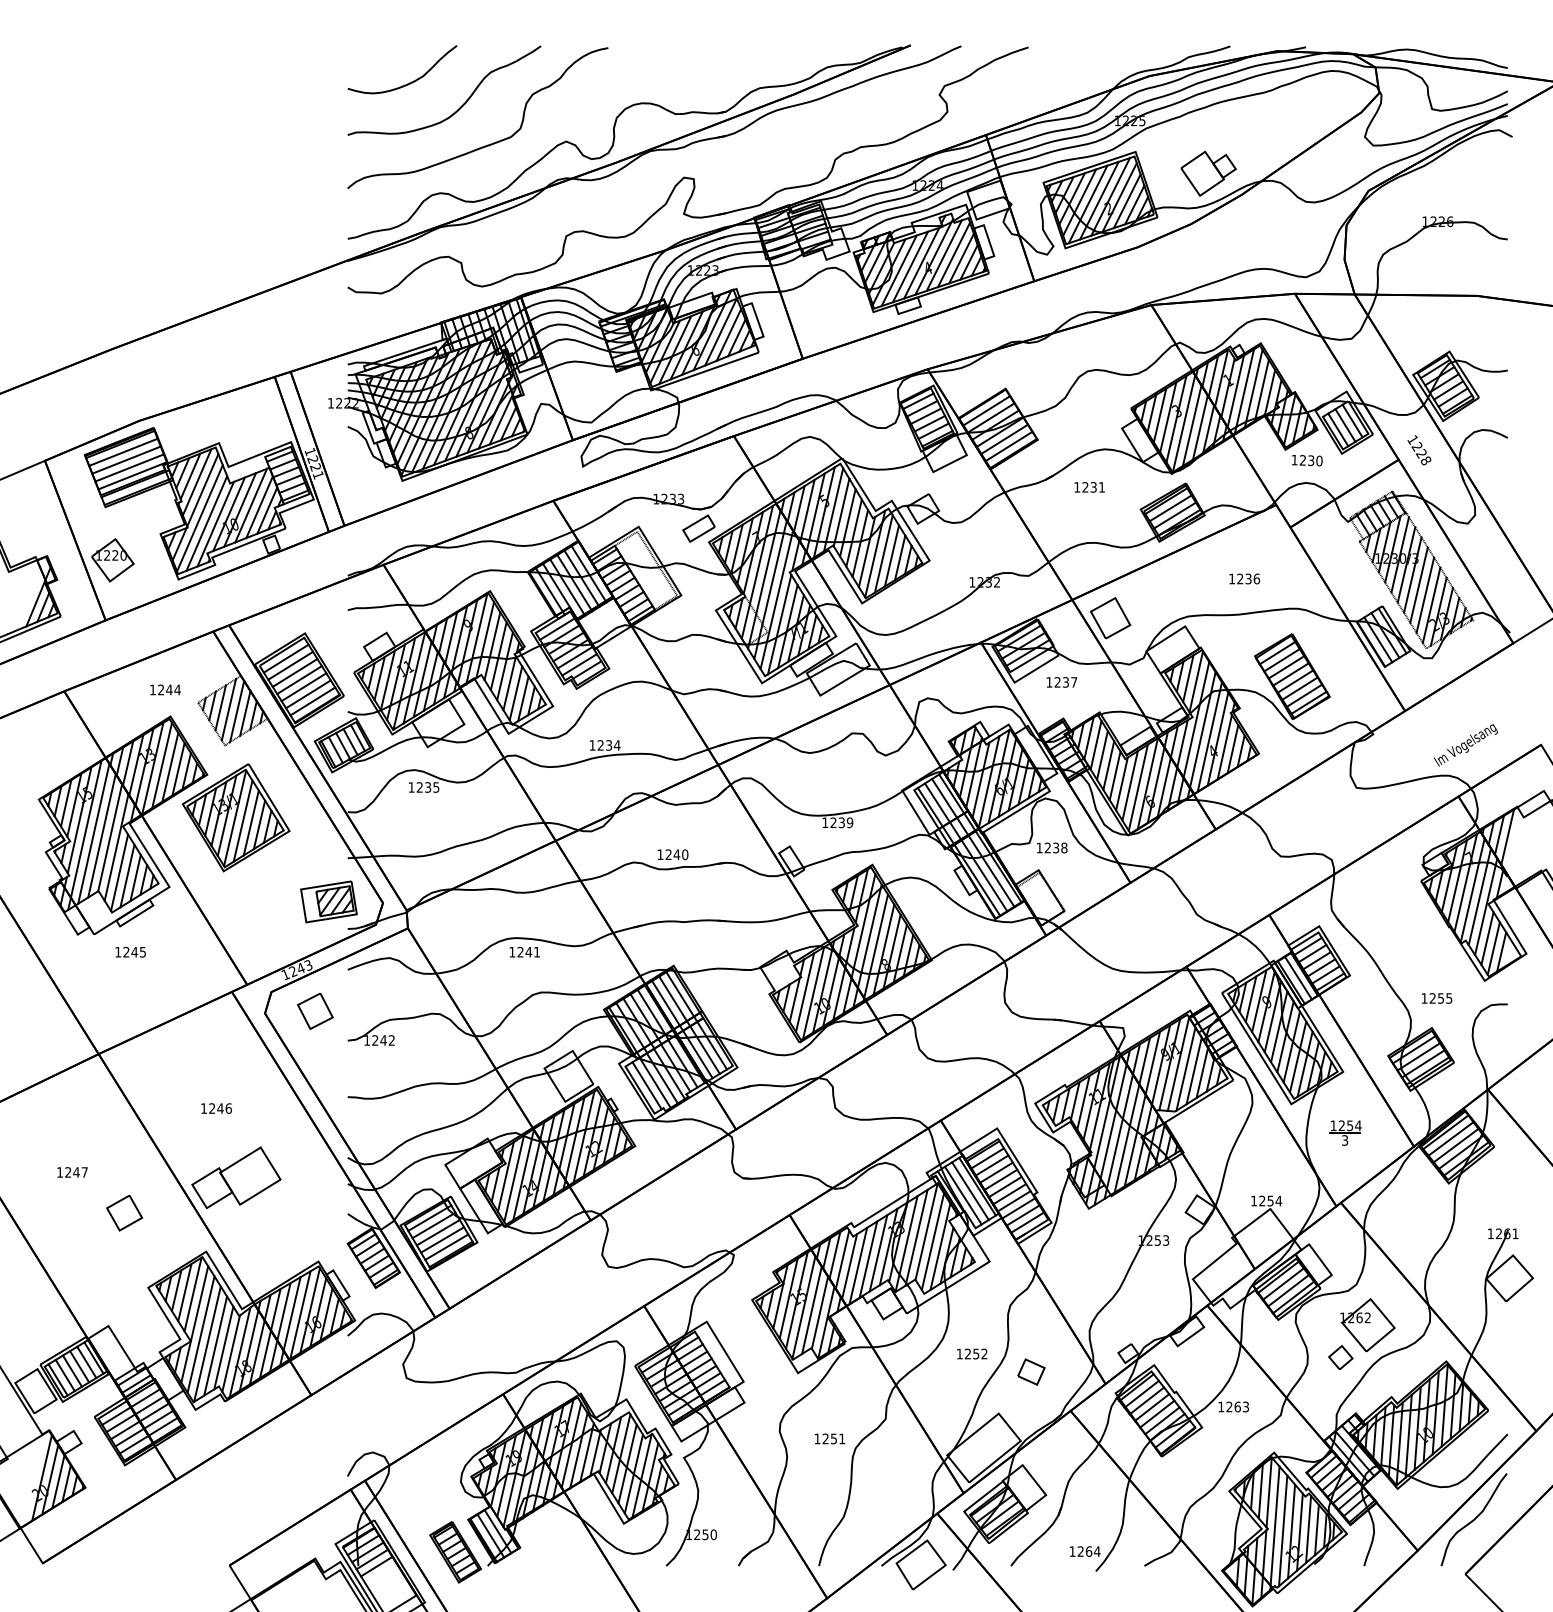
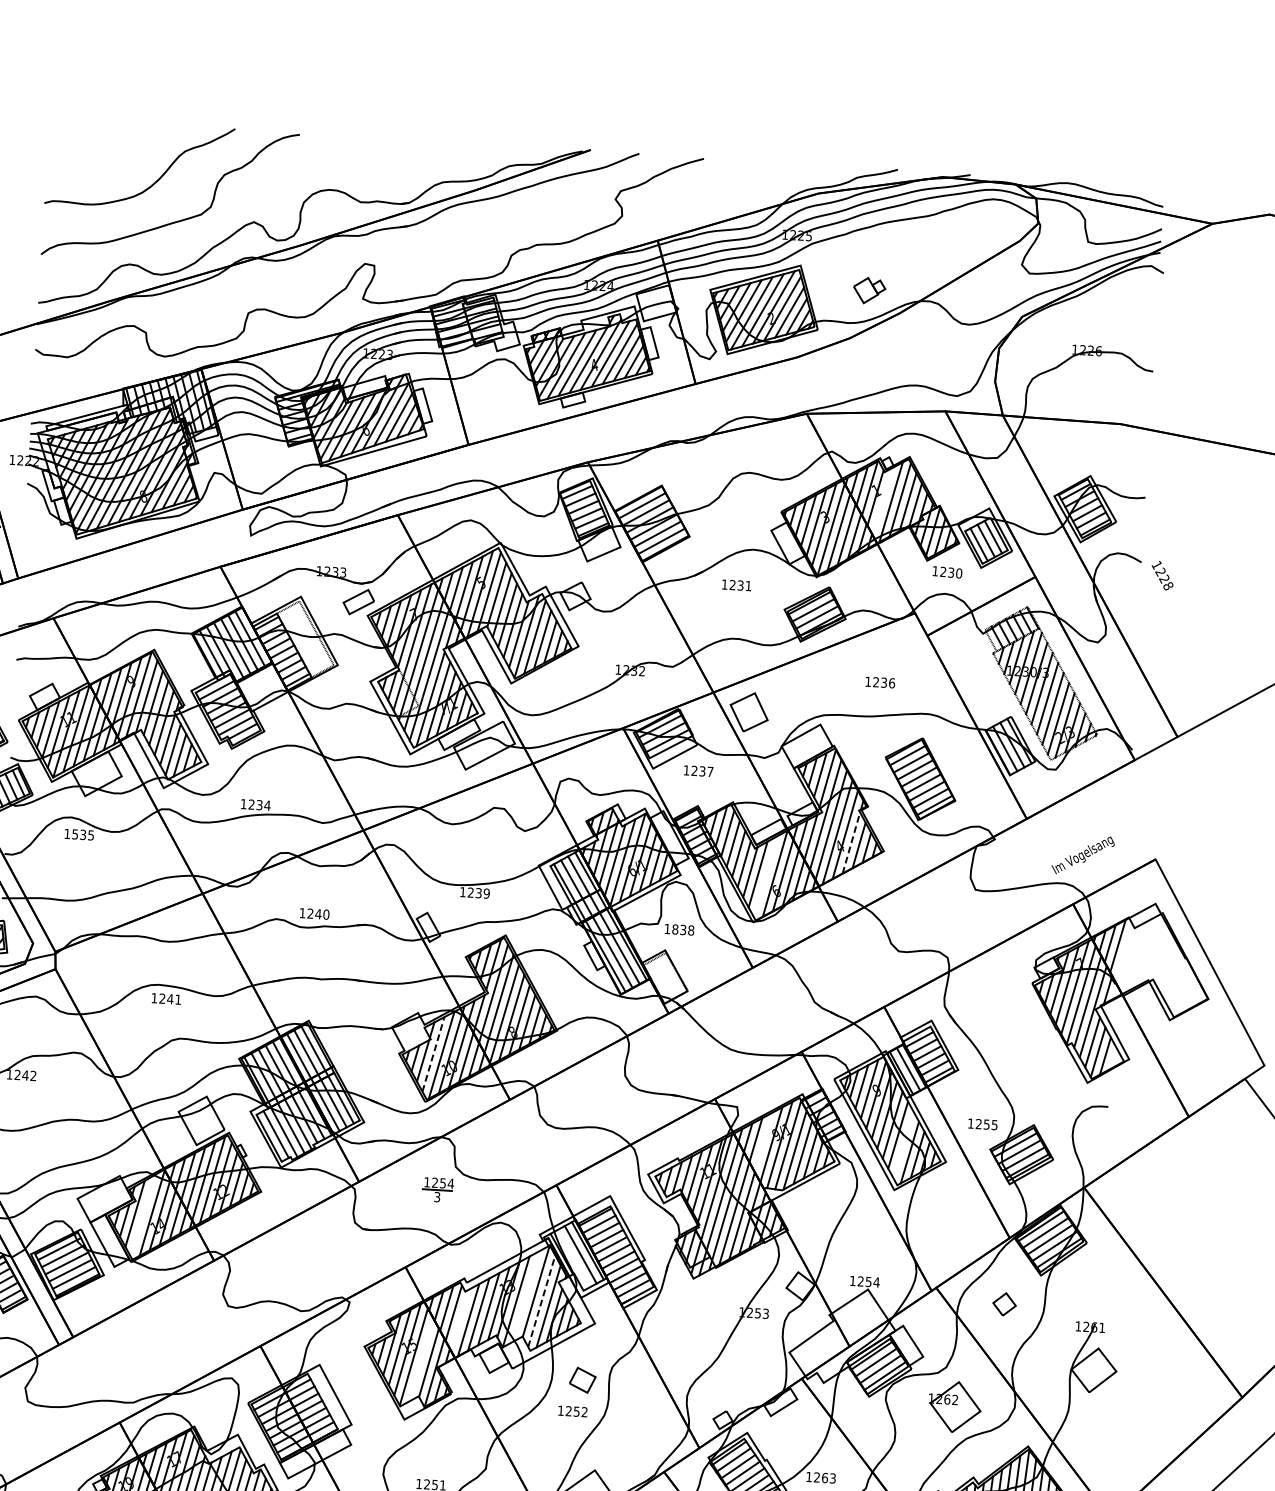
curve: (409, 82) -> (106, 156), removed
part: (1208, 173) -> (869, 290), size x0.6
line: (1235, 391) -> (882, 501), removed
text: (1419, 450) -> (1162, 575), moved
line: (1224, 747) -> (851, 843), solid -> dashed
text: (419, 787) -> (74, 834), 1235 -> 1535
line: (1137, 787) -> (765, 876), removed
text: (1047, 847) -> (675, 929), 1238 -> 1838
line: (805, 992) -> (433, 1054), solid -> dashed
text: (1437, 998) -> (983, 1124), moved
line: (1297, 1056) -> (903, 1144), removed
line: (1152, 1062) -> (763, 1141), removed
part: (1345, 1132) -> (438, 1189), moved
line: (514, 1178) -> (143, 1215), removed
line: (962, 1195) -> (572, 1258), removed
line: (916, 1237) -> (526, 1296), removed
line: (932, 1241) -> (541, 1300), solid -> dashed
line: (849, 1266) -> (460, 1320), removed
line: (811, 1309) -> (421, 1359), removed
part: (1340, 1357) -> (1004, 1304), moved
part: (1031, 1371) -> (582, 1379), moved

